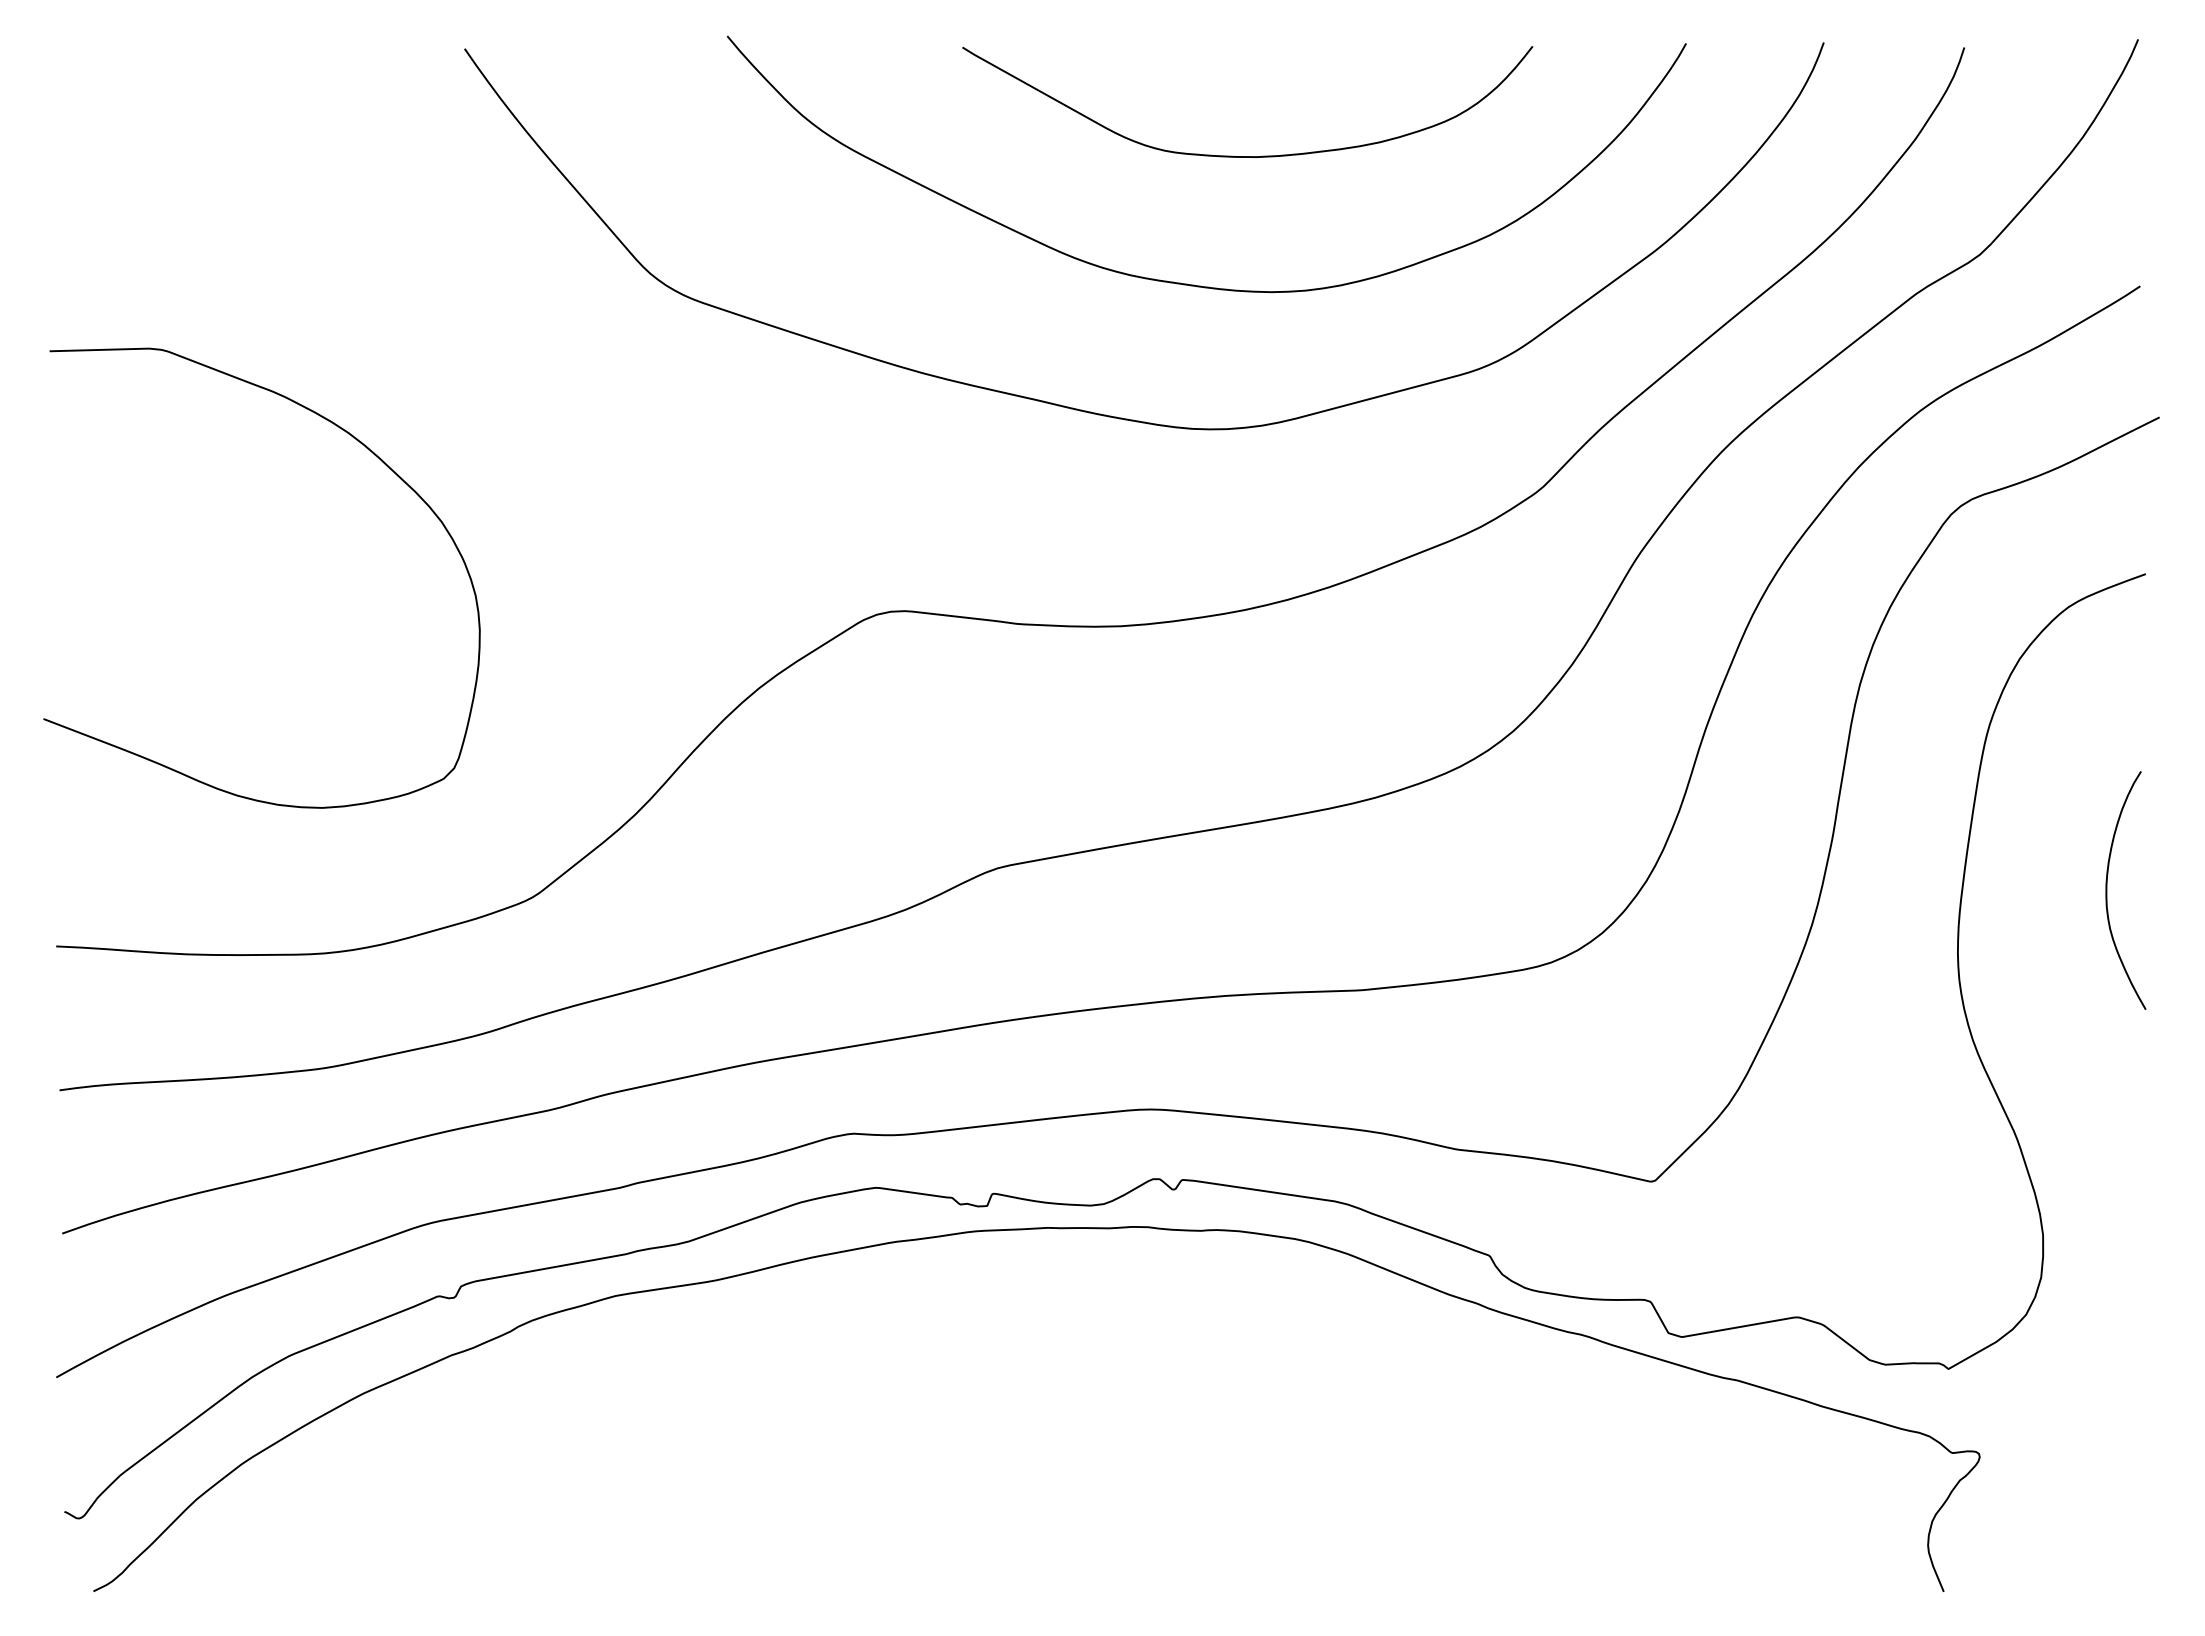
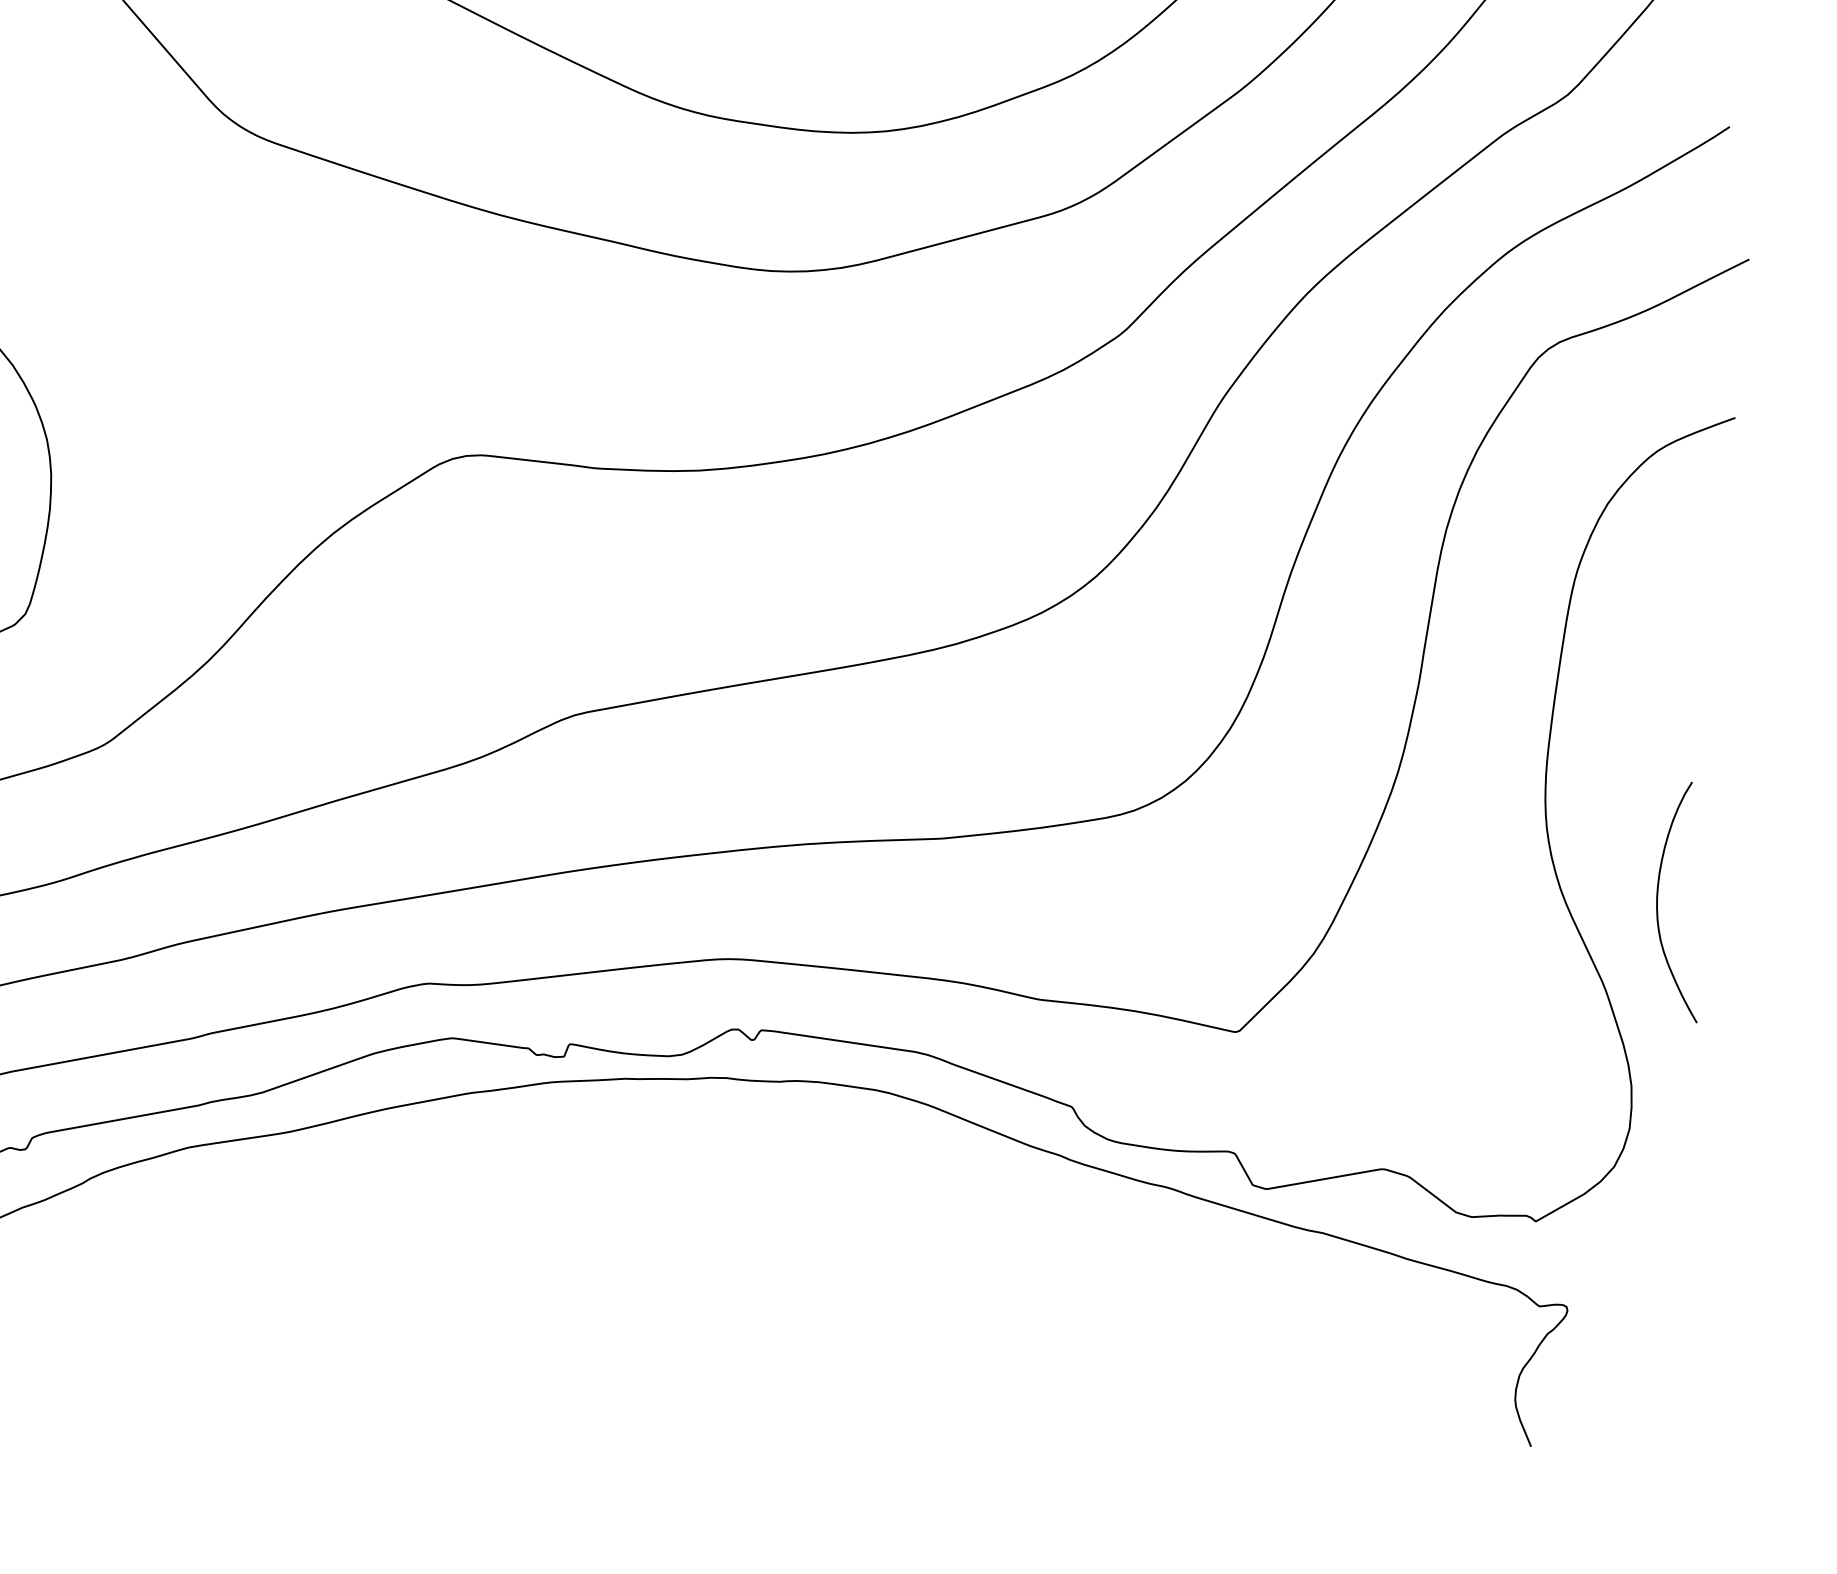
curve: (2107, 890) -> (1658, 902), moved

